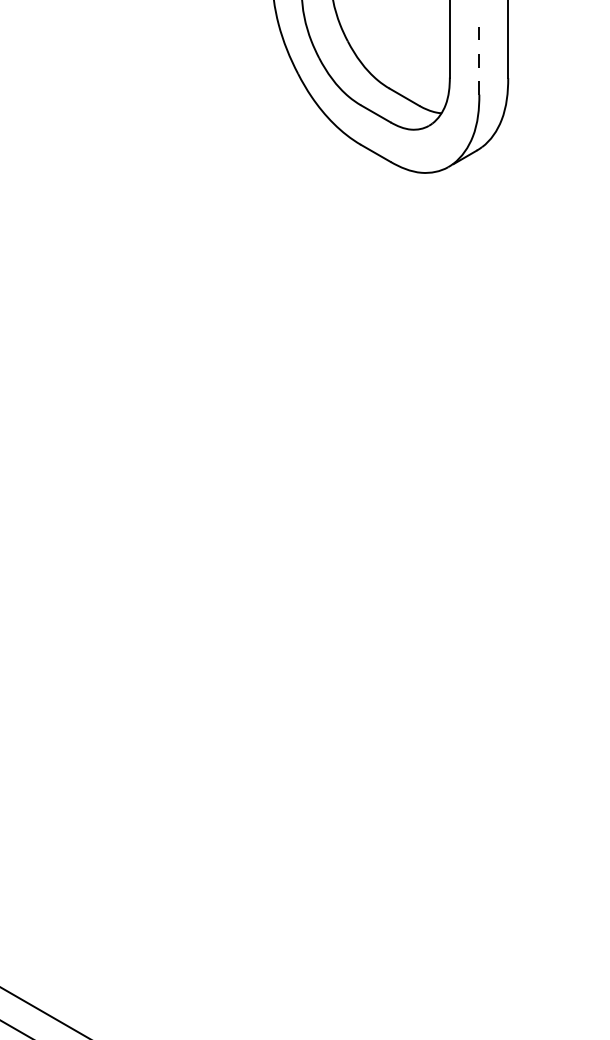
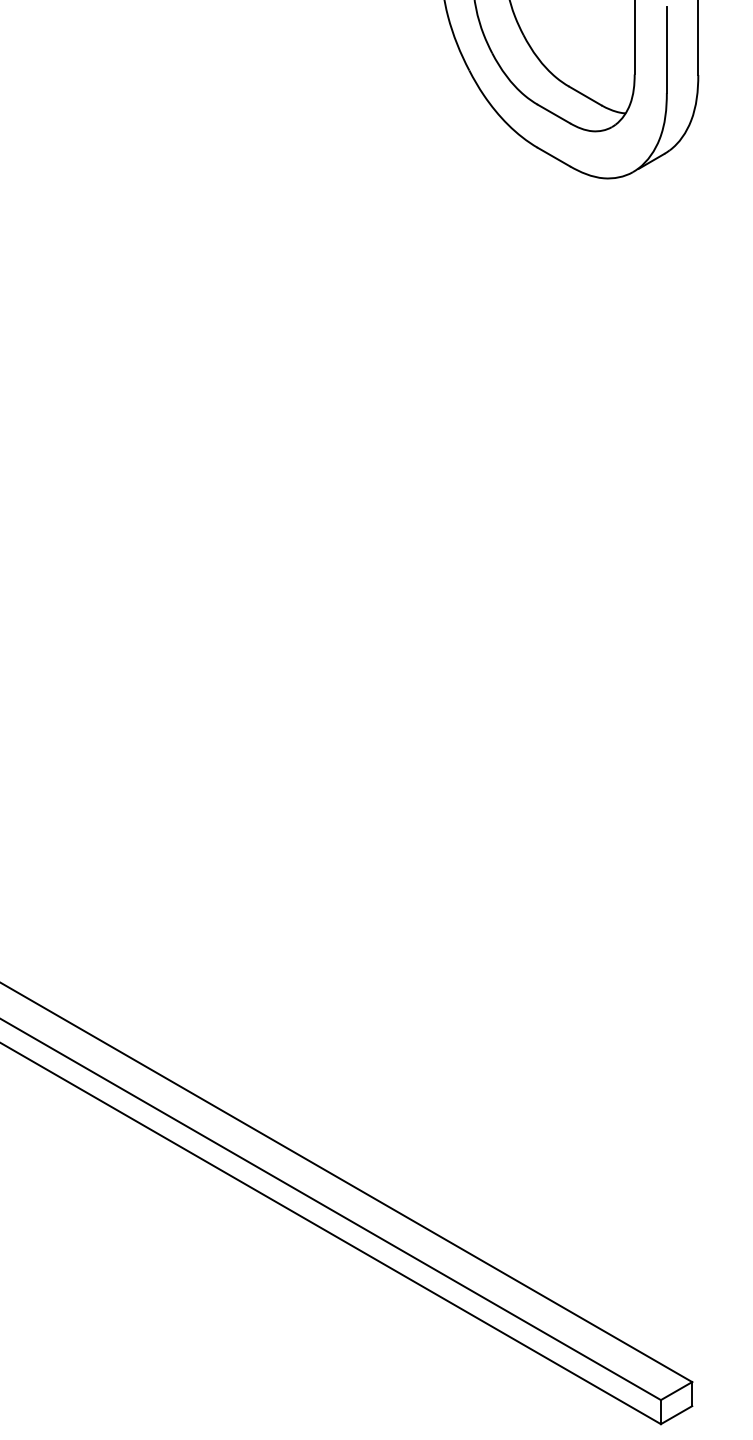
line: (479, 54) -> (666, 49), dashed -> solid

